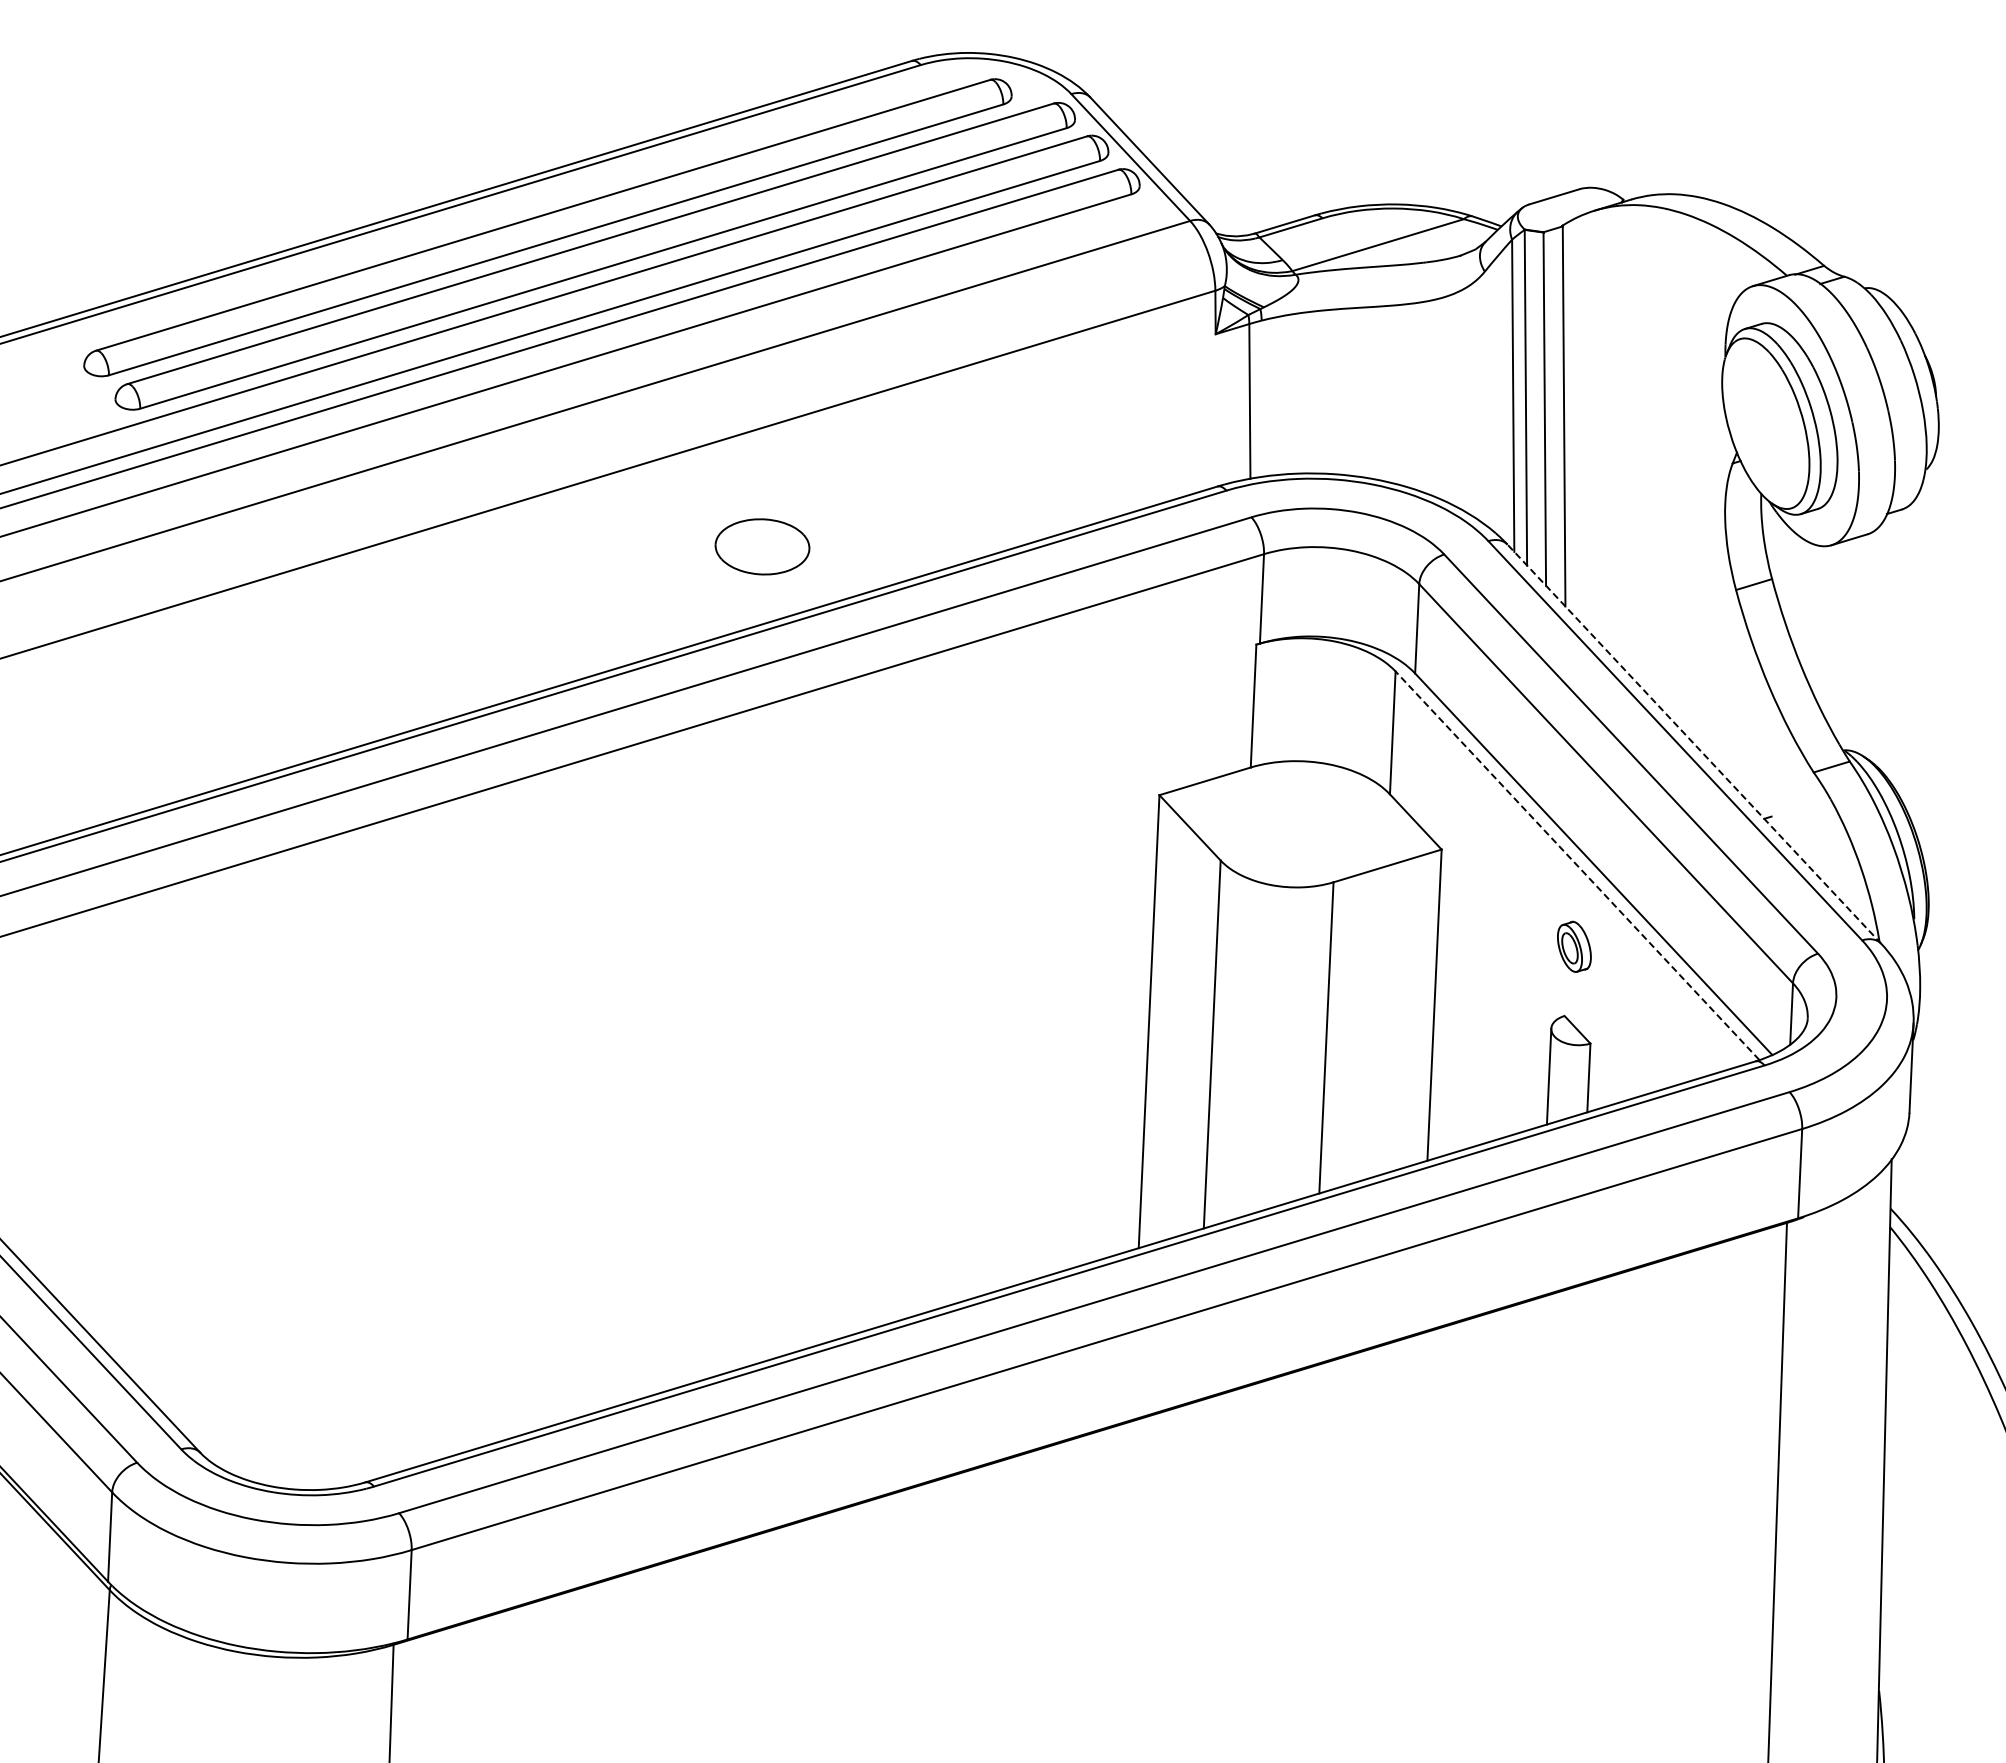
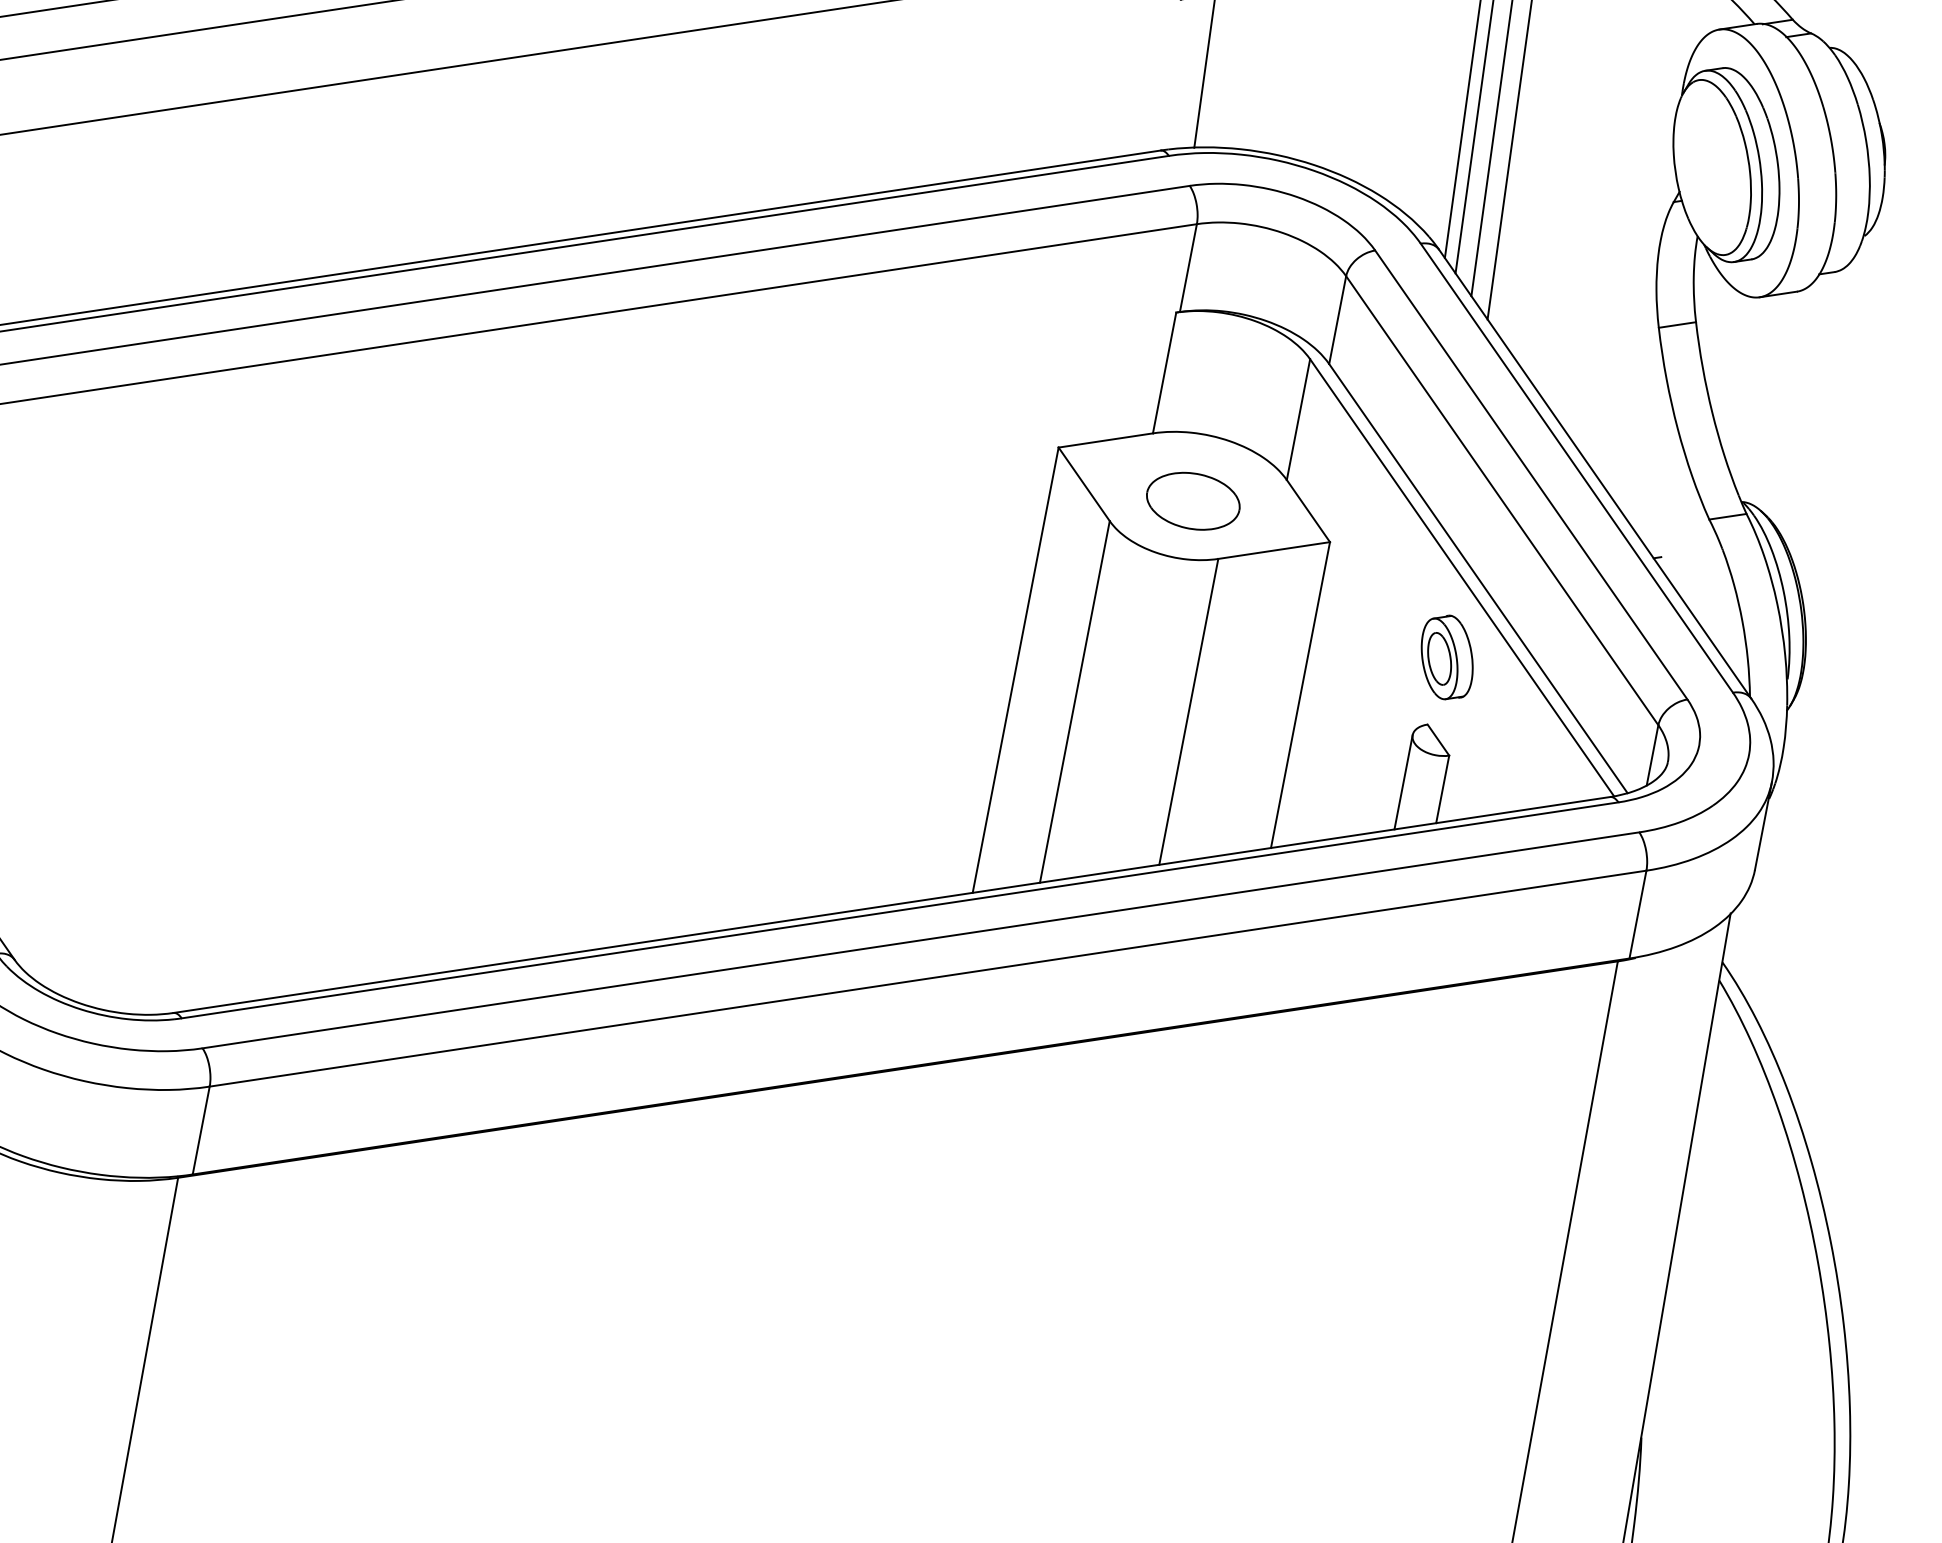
part: (762, 546) -> (1193, 500), moved
line: (1694, 743) -> (1595, 473), dashed -> solid
line: (1577, 865) -> (1462, 577), dashed -> solid
part: (1574, 946) -> (1447, 657), size x1.67

